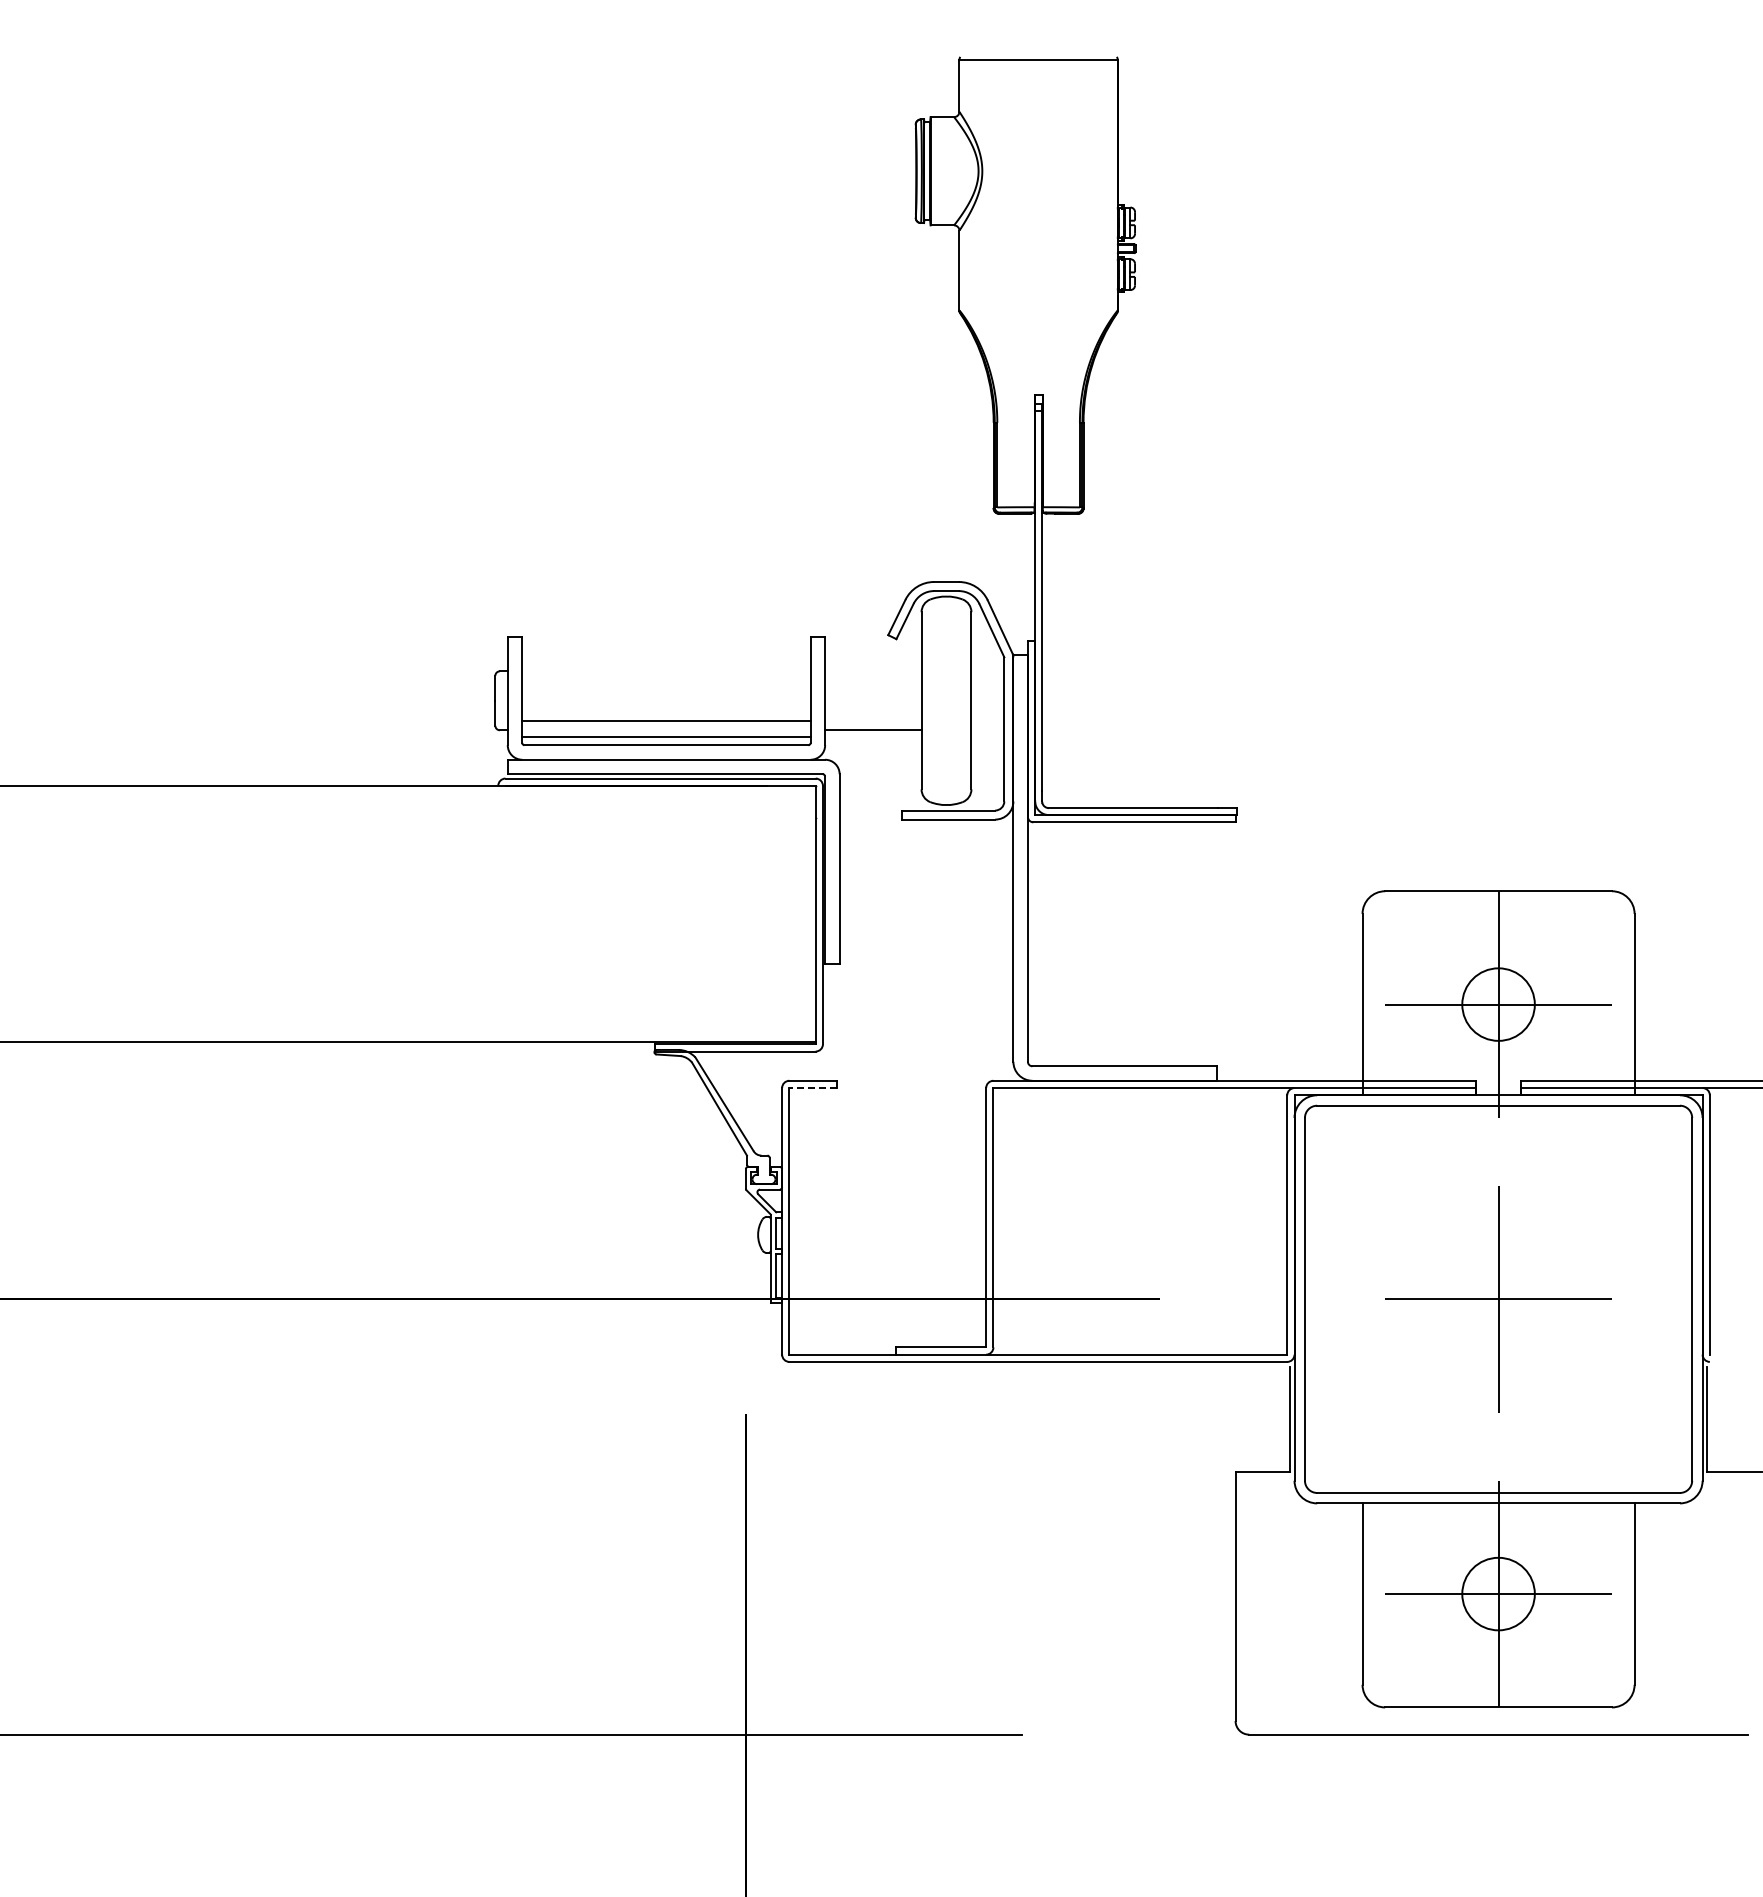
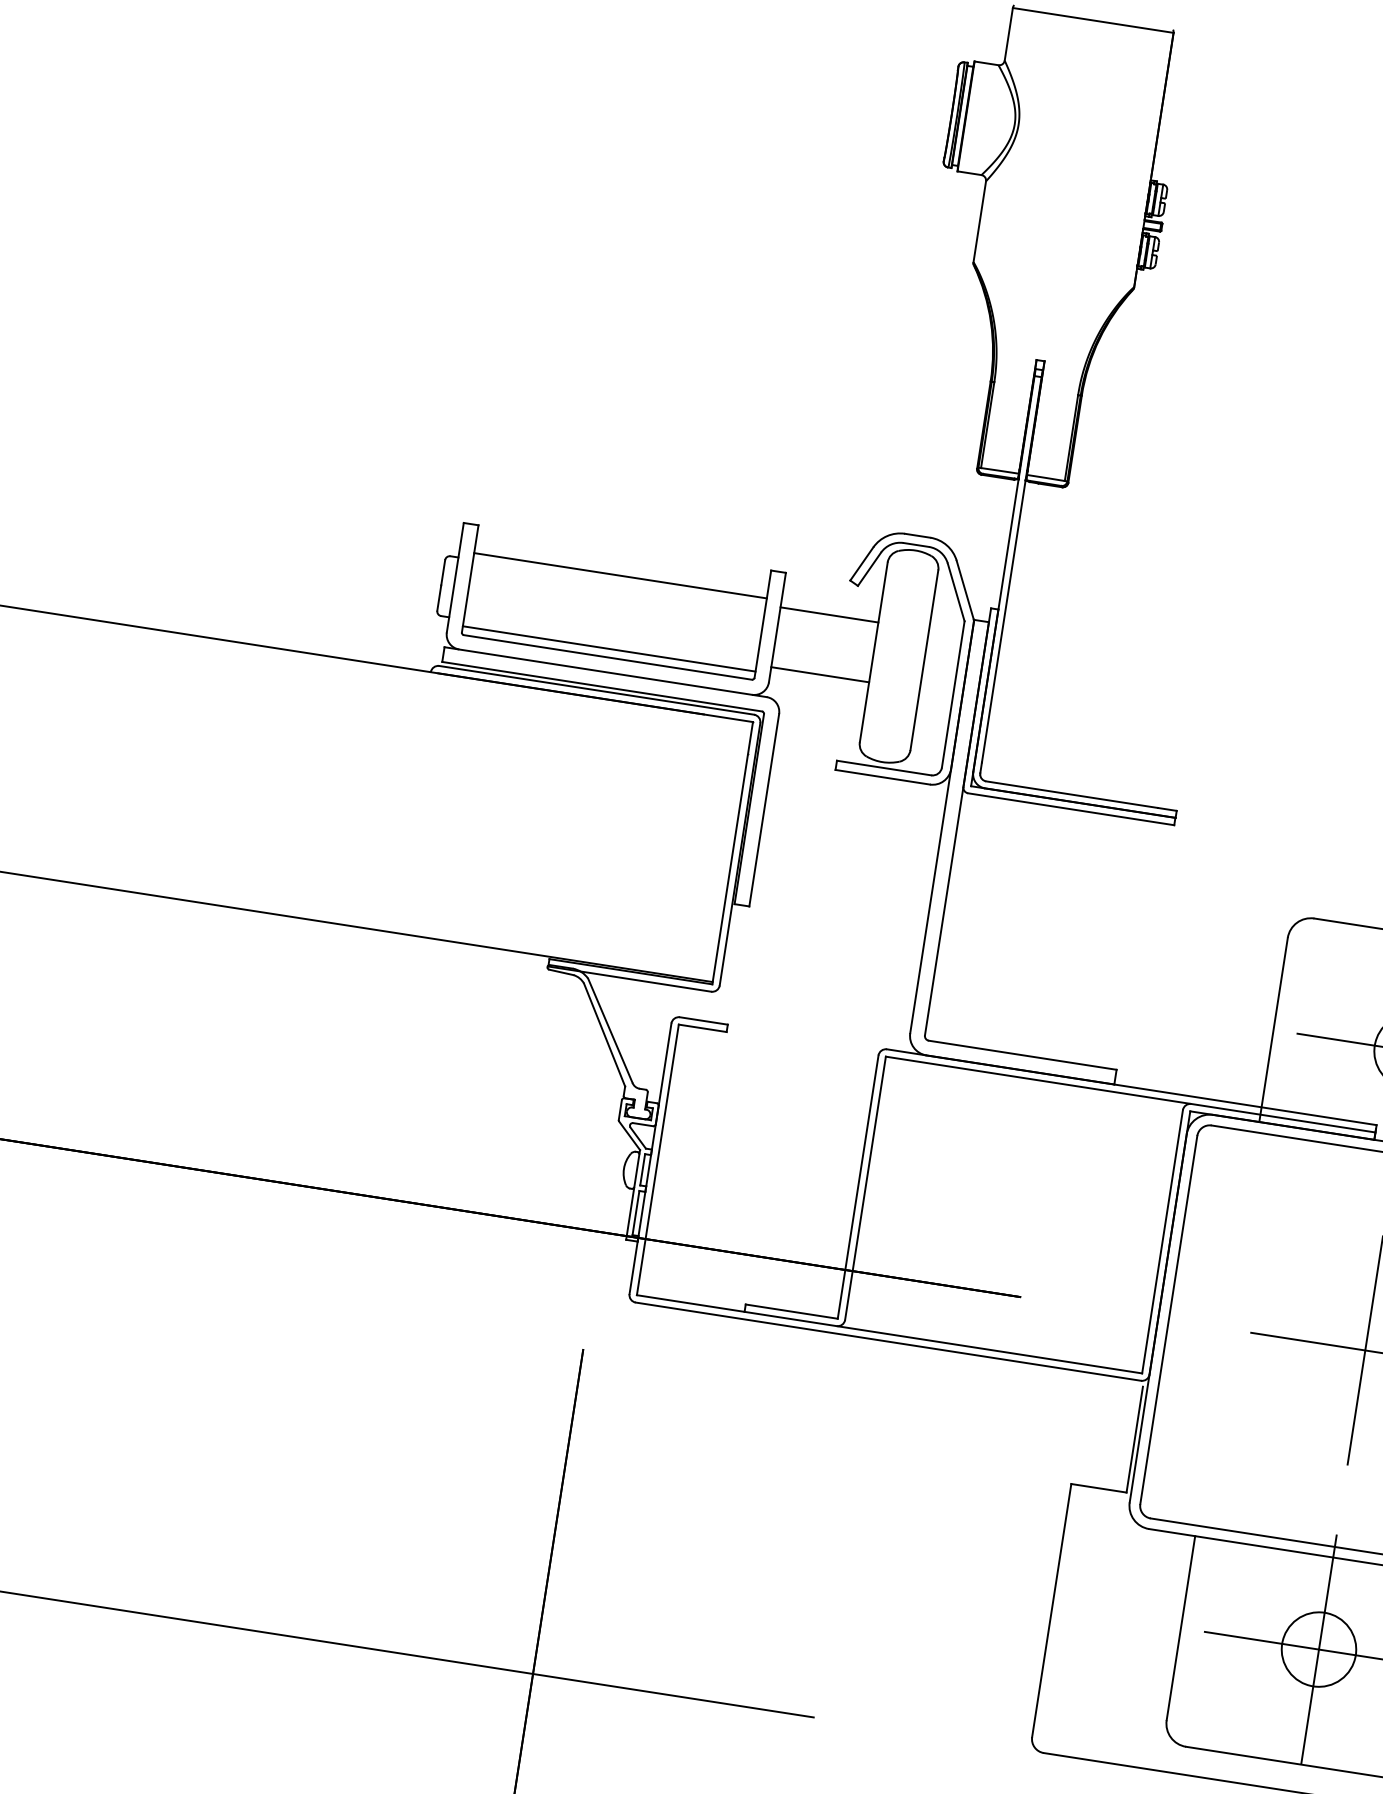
line: (873, 671) -> (829, 615), added
line: (666, 720) -> (620, 575), moved
line: (812, 1088) -> (702, 1028), dashed -> solid

